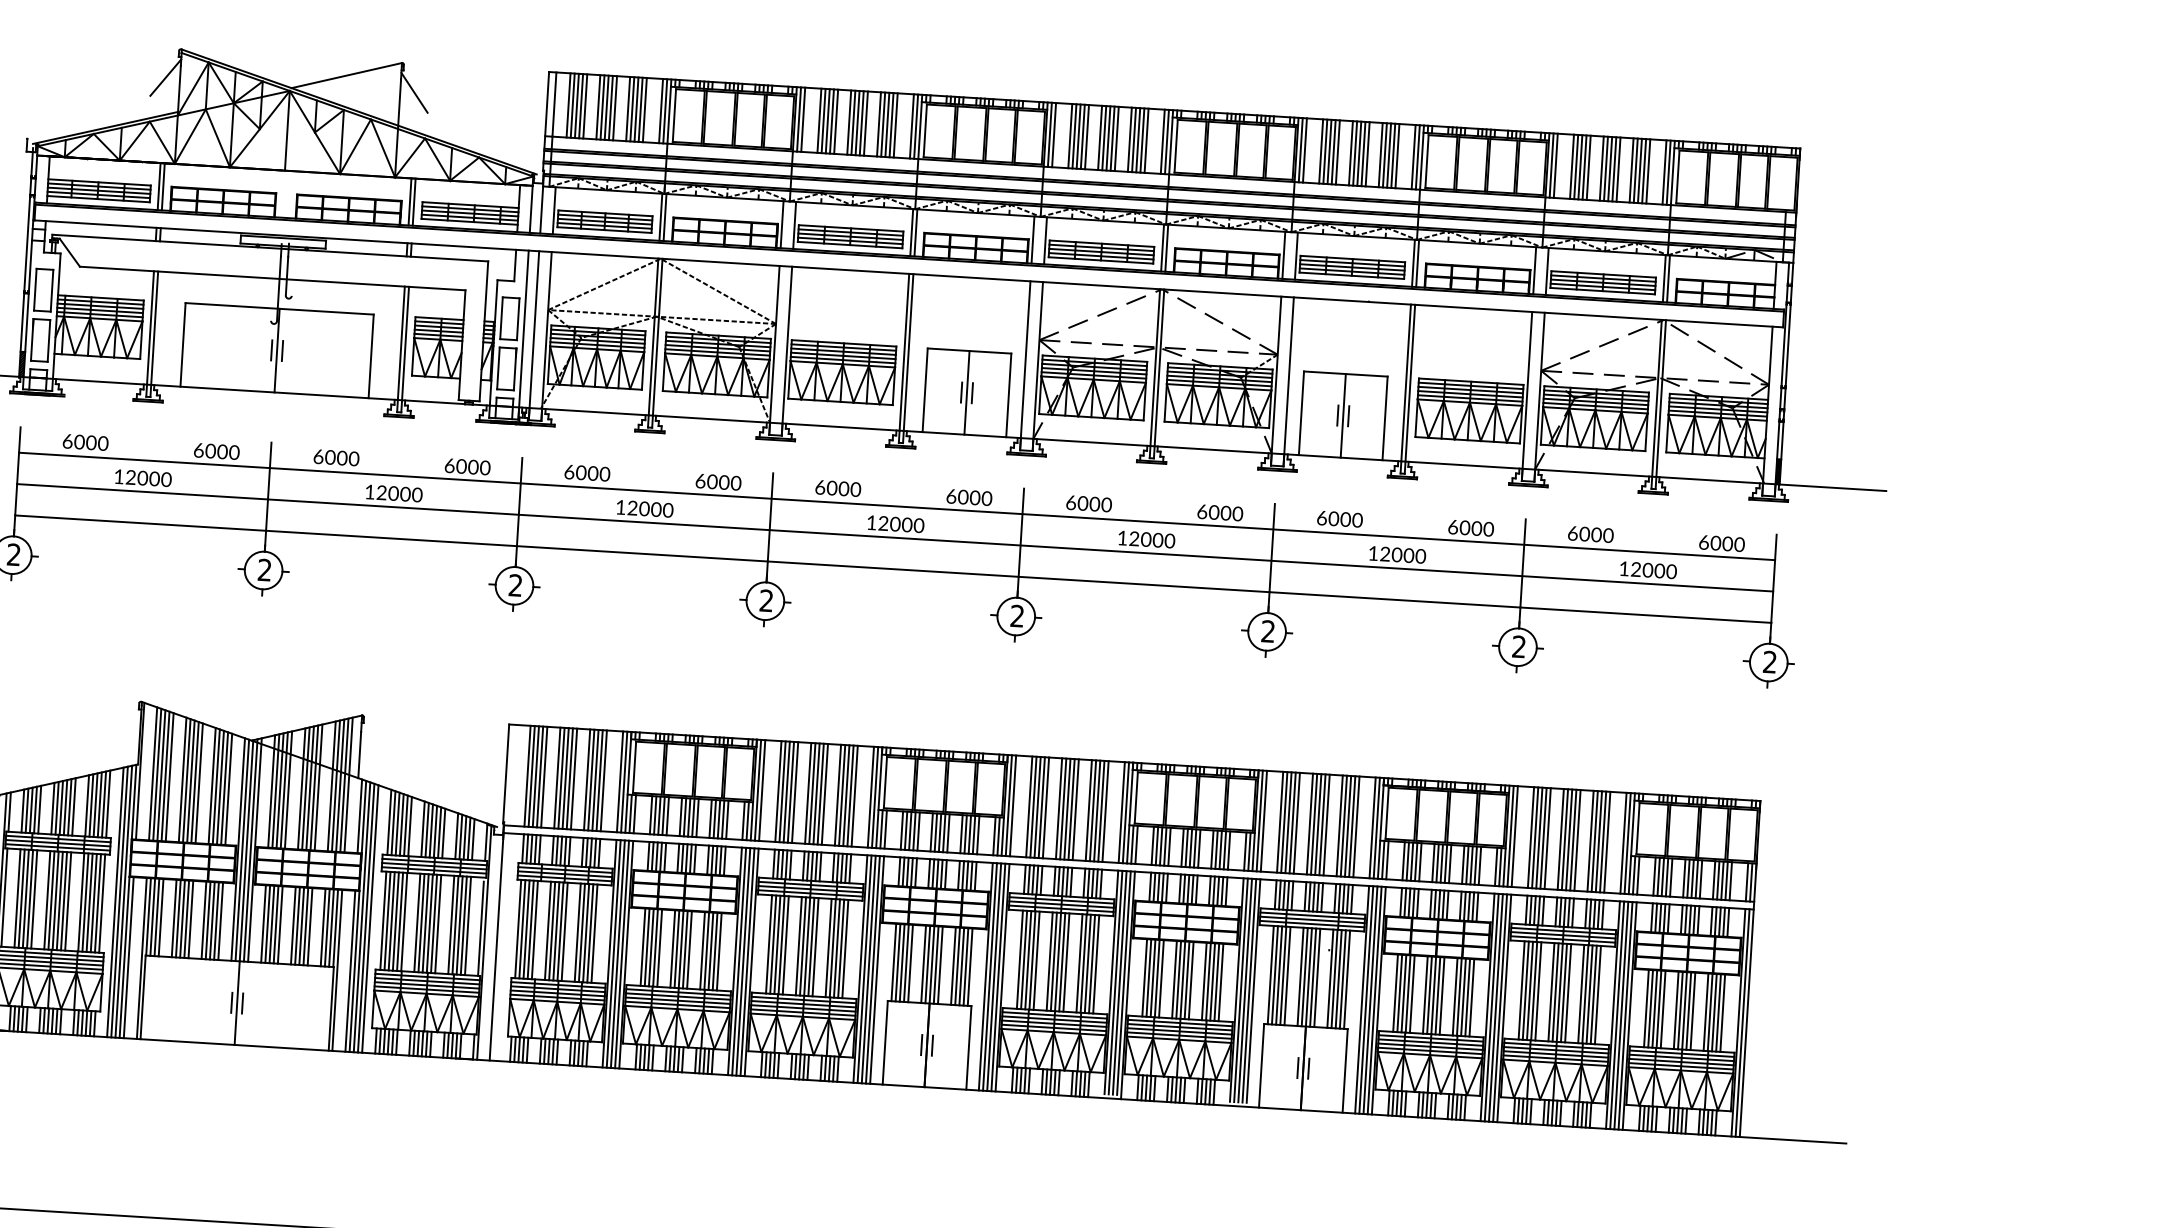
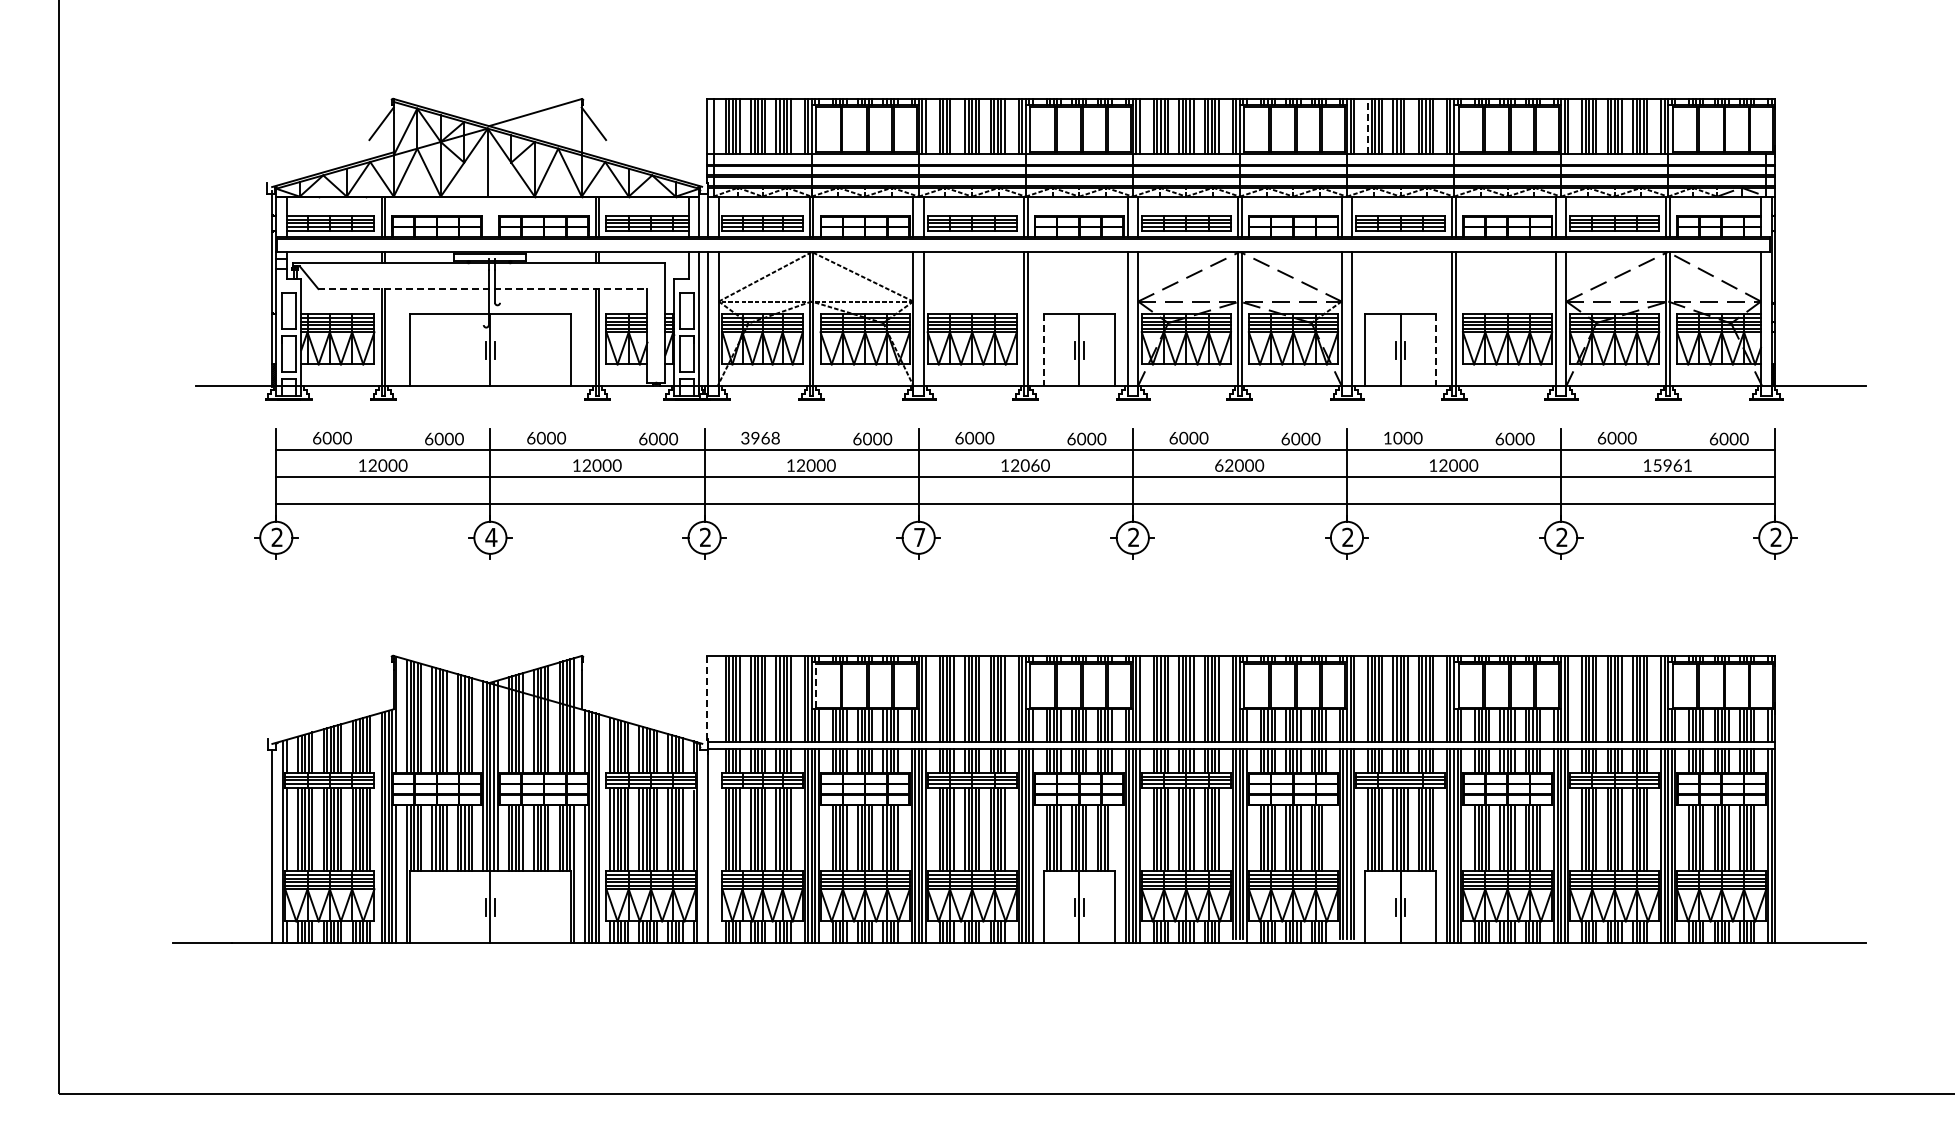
line: (835, 121) -> (953, 126), removed
line: (1320, 150) -> (1367, 125), solid -> dashed
line: (1367, 154) -> (1407, 126), removed
line: (272, 279) -> (482, 289), solid -> dashed
line: (924, 390) -> (1043, 350), solid -> dashed
line: (1385, 418) -> (1436, 350), solid -> dashed
text: (587, 472) -> (760, 437), 6000 -> 3968
text: (1321, 518) -> (1387, 438), 6000 -> 1000
text: (906, 524) -> (1034, 465), 12000 -> 12060
text: (1122, 538) -> (1219, 465), 12000 -> 62000
text: (264, 569) -> (491, 536), 2 -> 4
text: (1653, 570) -> (1672, 465), 12000 -> 15961
text: (766, 599) -> (919, 536), 2 -> 7
line: (635, 766) -> (816, 685), solid -> dashed
line: (506, 773) -> (707, 697), solid -> dashed
line: (969, 967) -> (1111, 838), removed
line: (1221, 982) -> (1326, 838), removed

